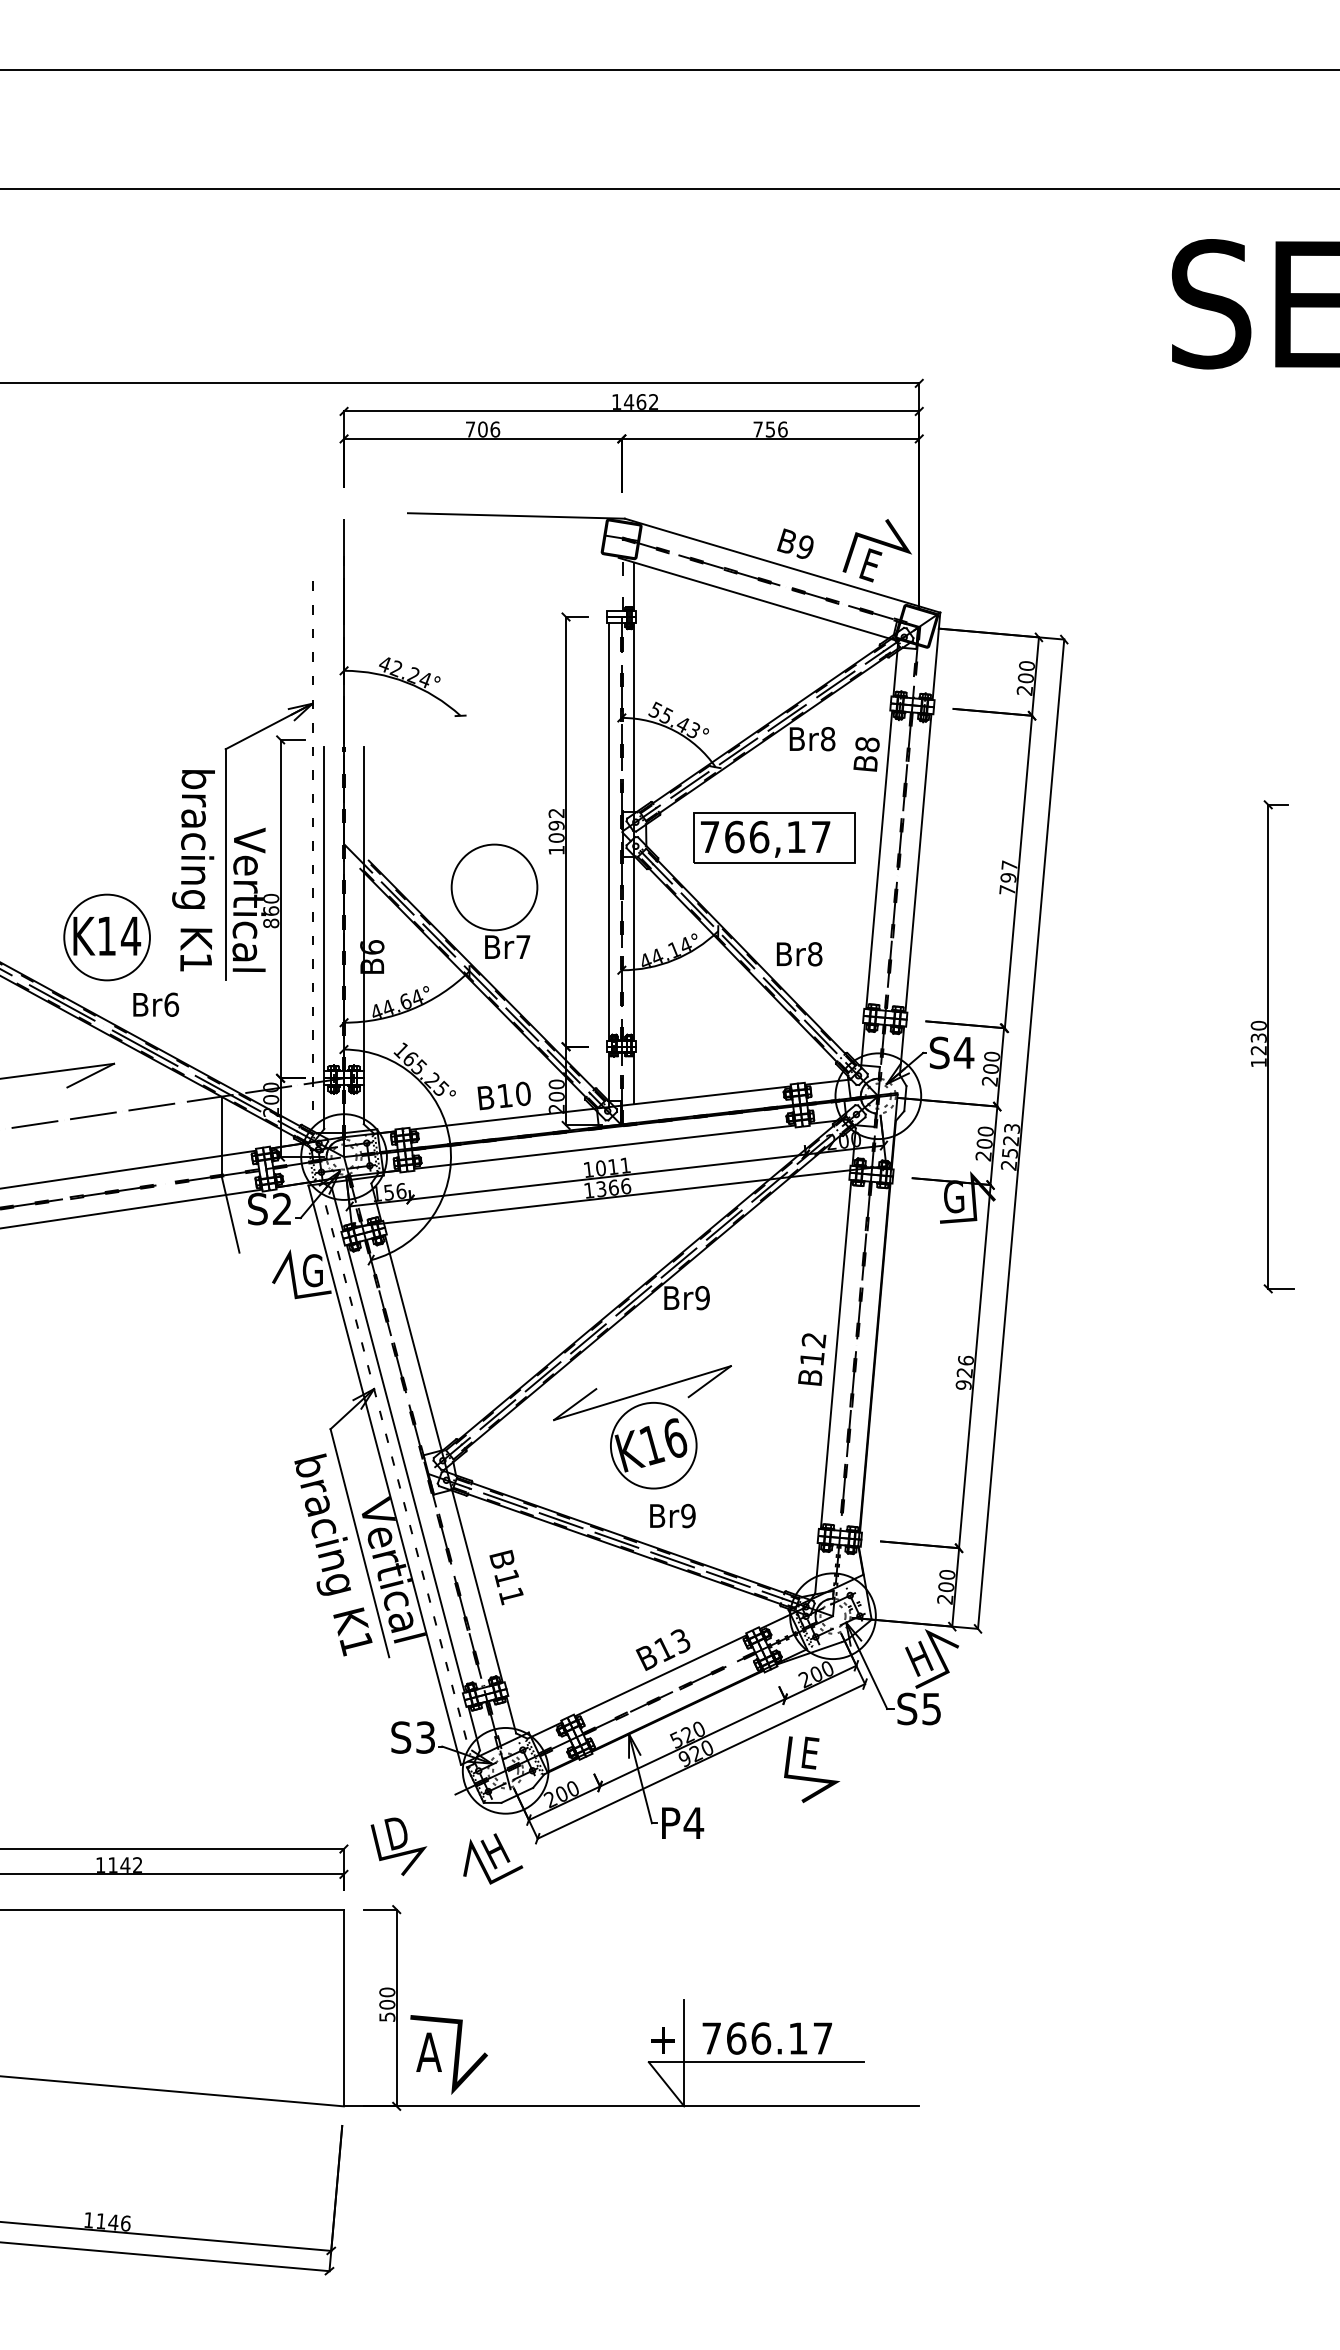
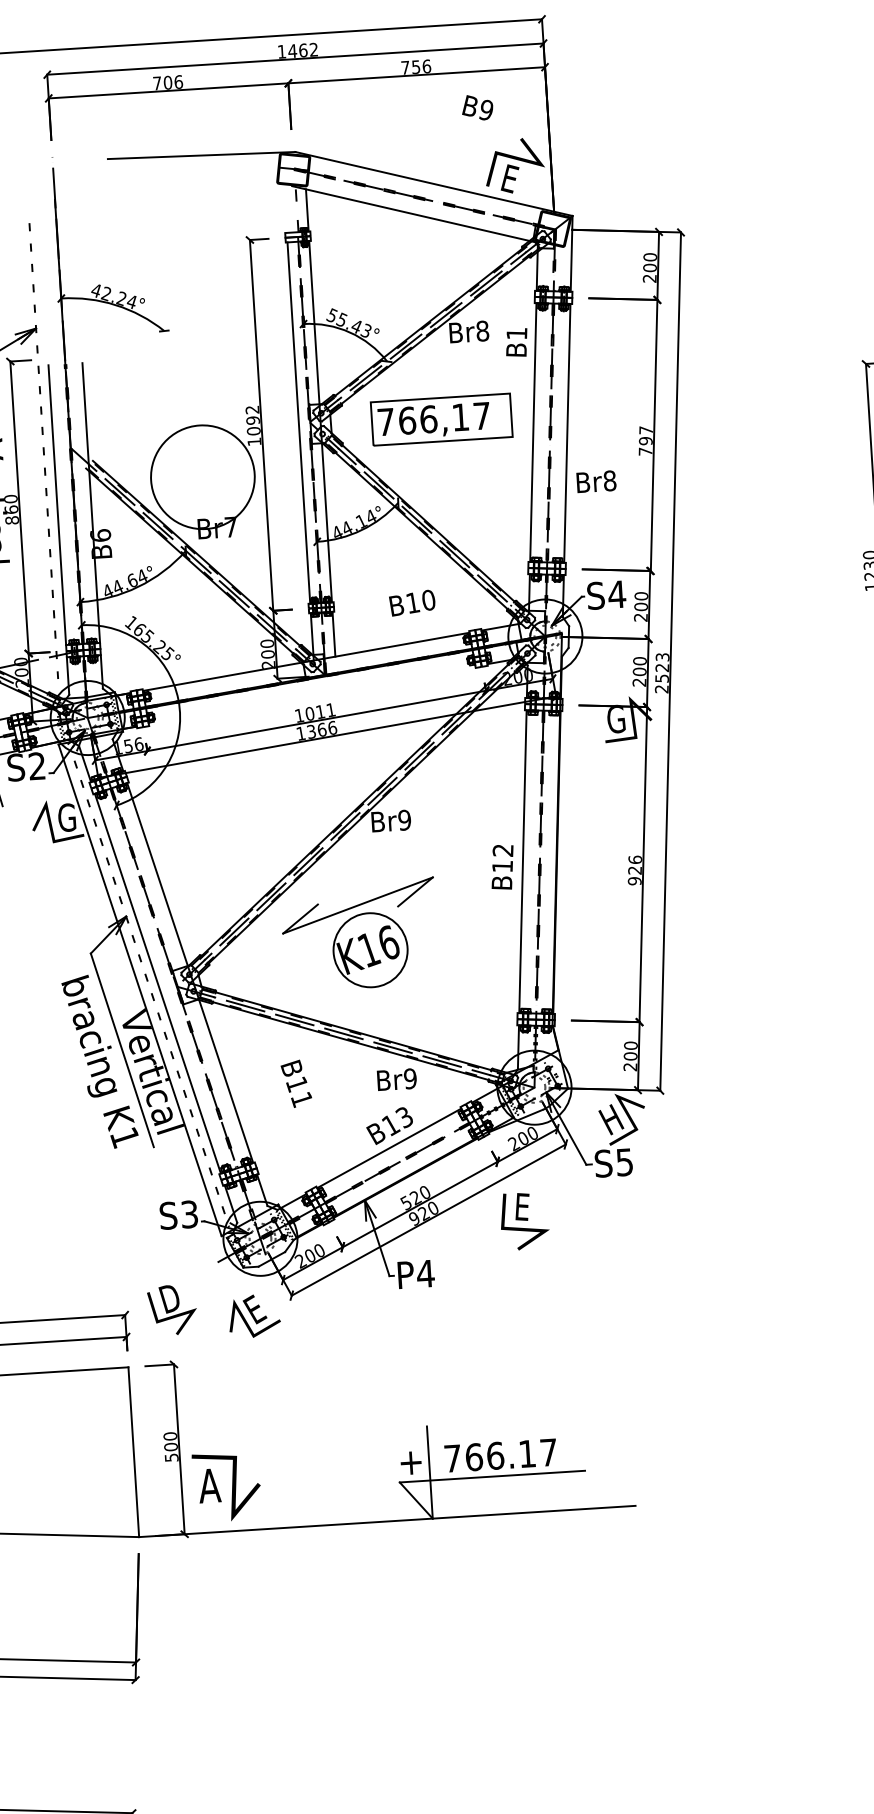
text: (795, 543) -> (477, 107), moved
text: (867, 744) -> (516, 333), B8 -> B1
circle: (494, 887) -> (202, 477), size x1.4
text: (799, 954) -> (596, 481), moved
text: (503, 1095) -> (411, 602), moved
line: (604, 1146) -> (311, 694), removed
text: (672, 1515) -> (396, 1079), moved
text: (506, 1577) -> (296, 1083), moved
text: (496, 1850) -> (256, 1308), H -> E

